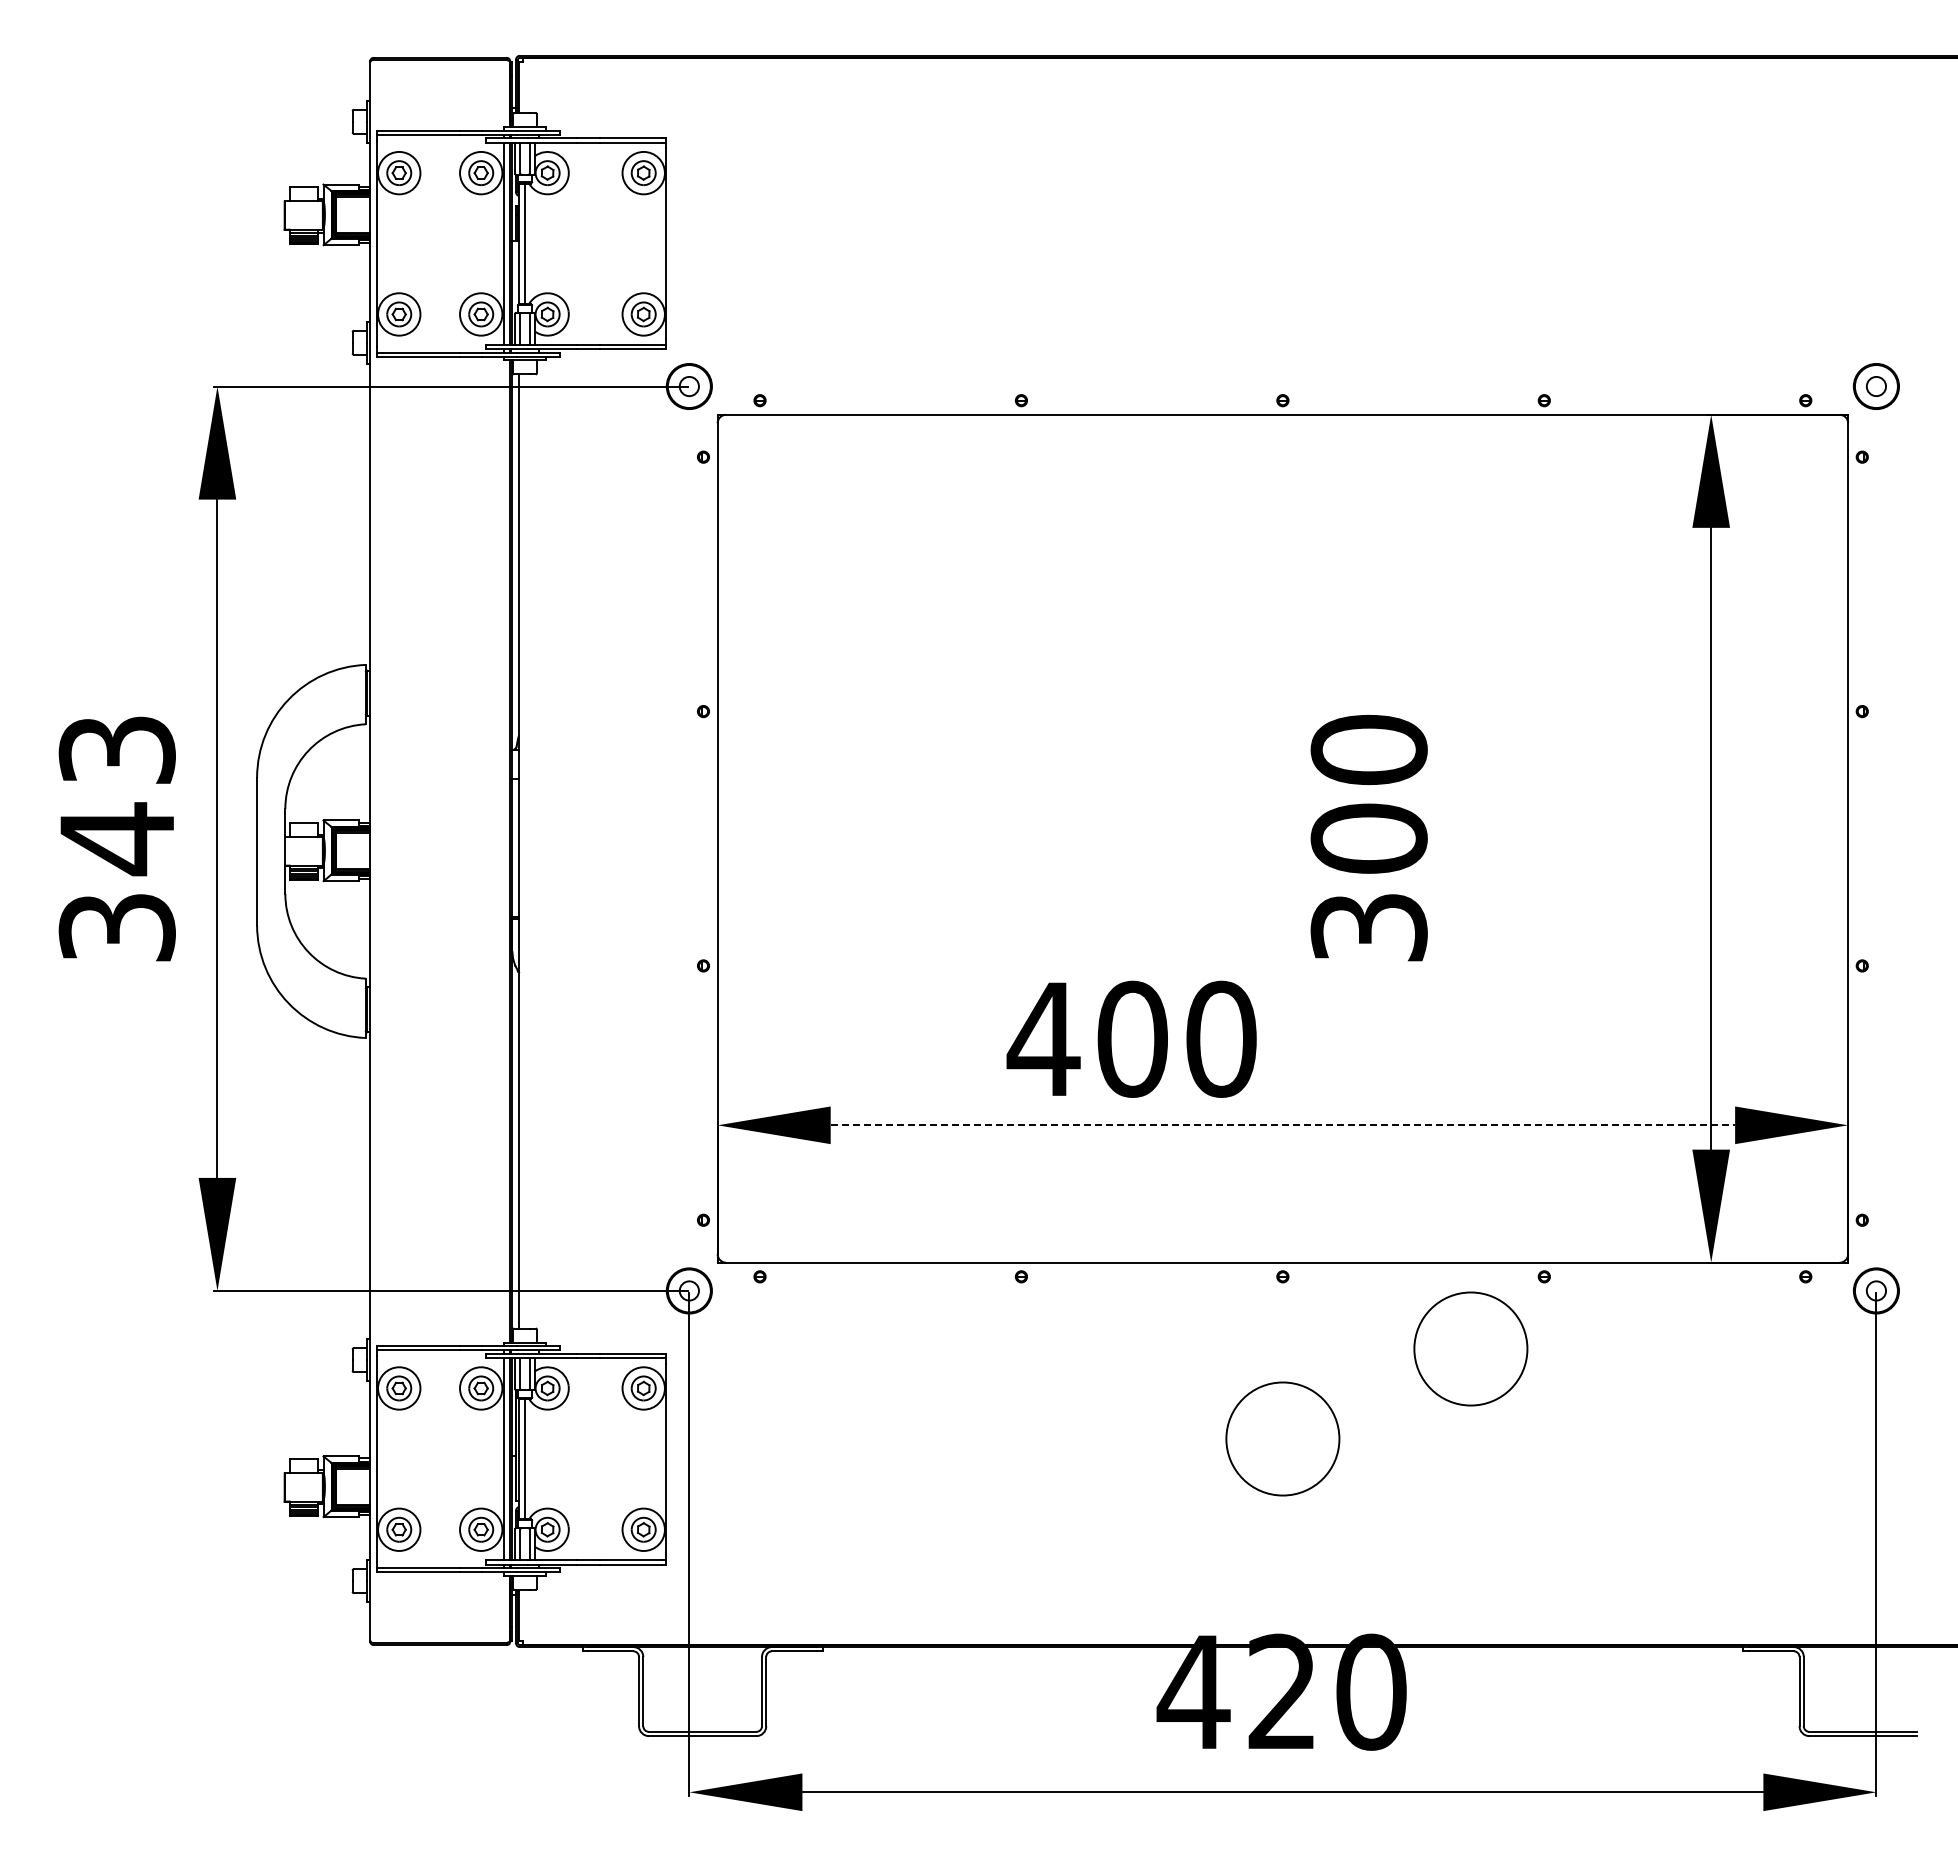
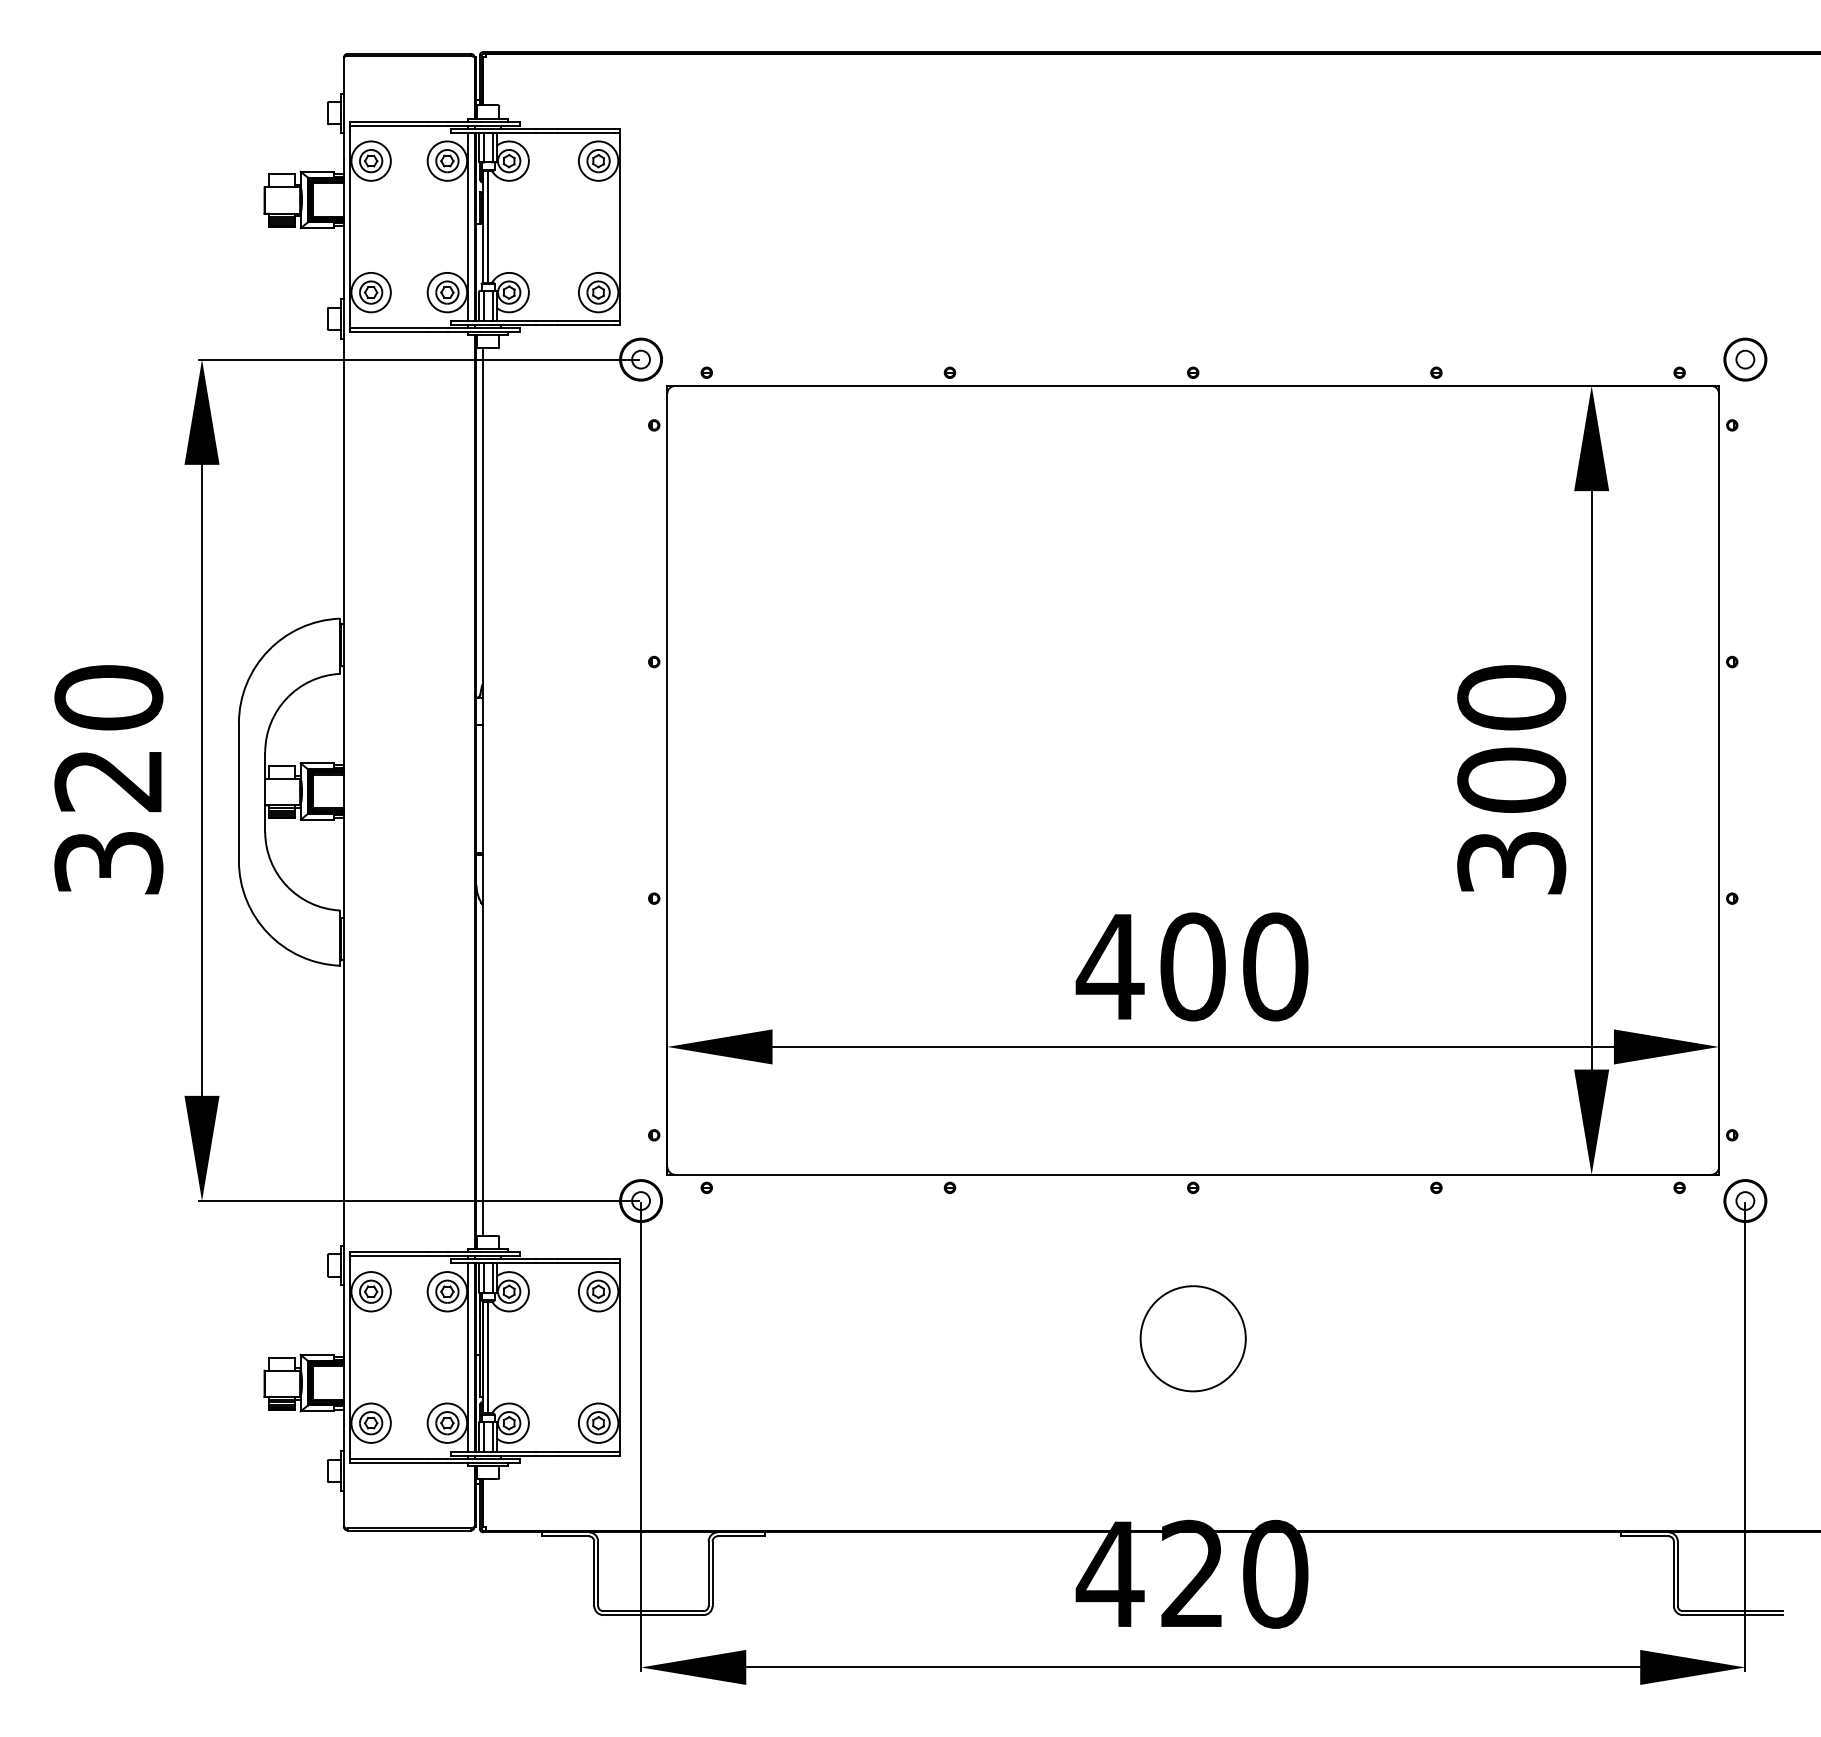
text: (116, 795) -> (108, 740), 343 -> 320
text: (1368, 837) -> (1511, 779), moved
text: (1131, 1038) -> (1191, 966), moved
line: (1283, 1125) -> (1193, 1047), dashed -> solid
circle: (1470, 1348) -> (1367, 1254), removed

